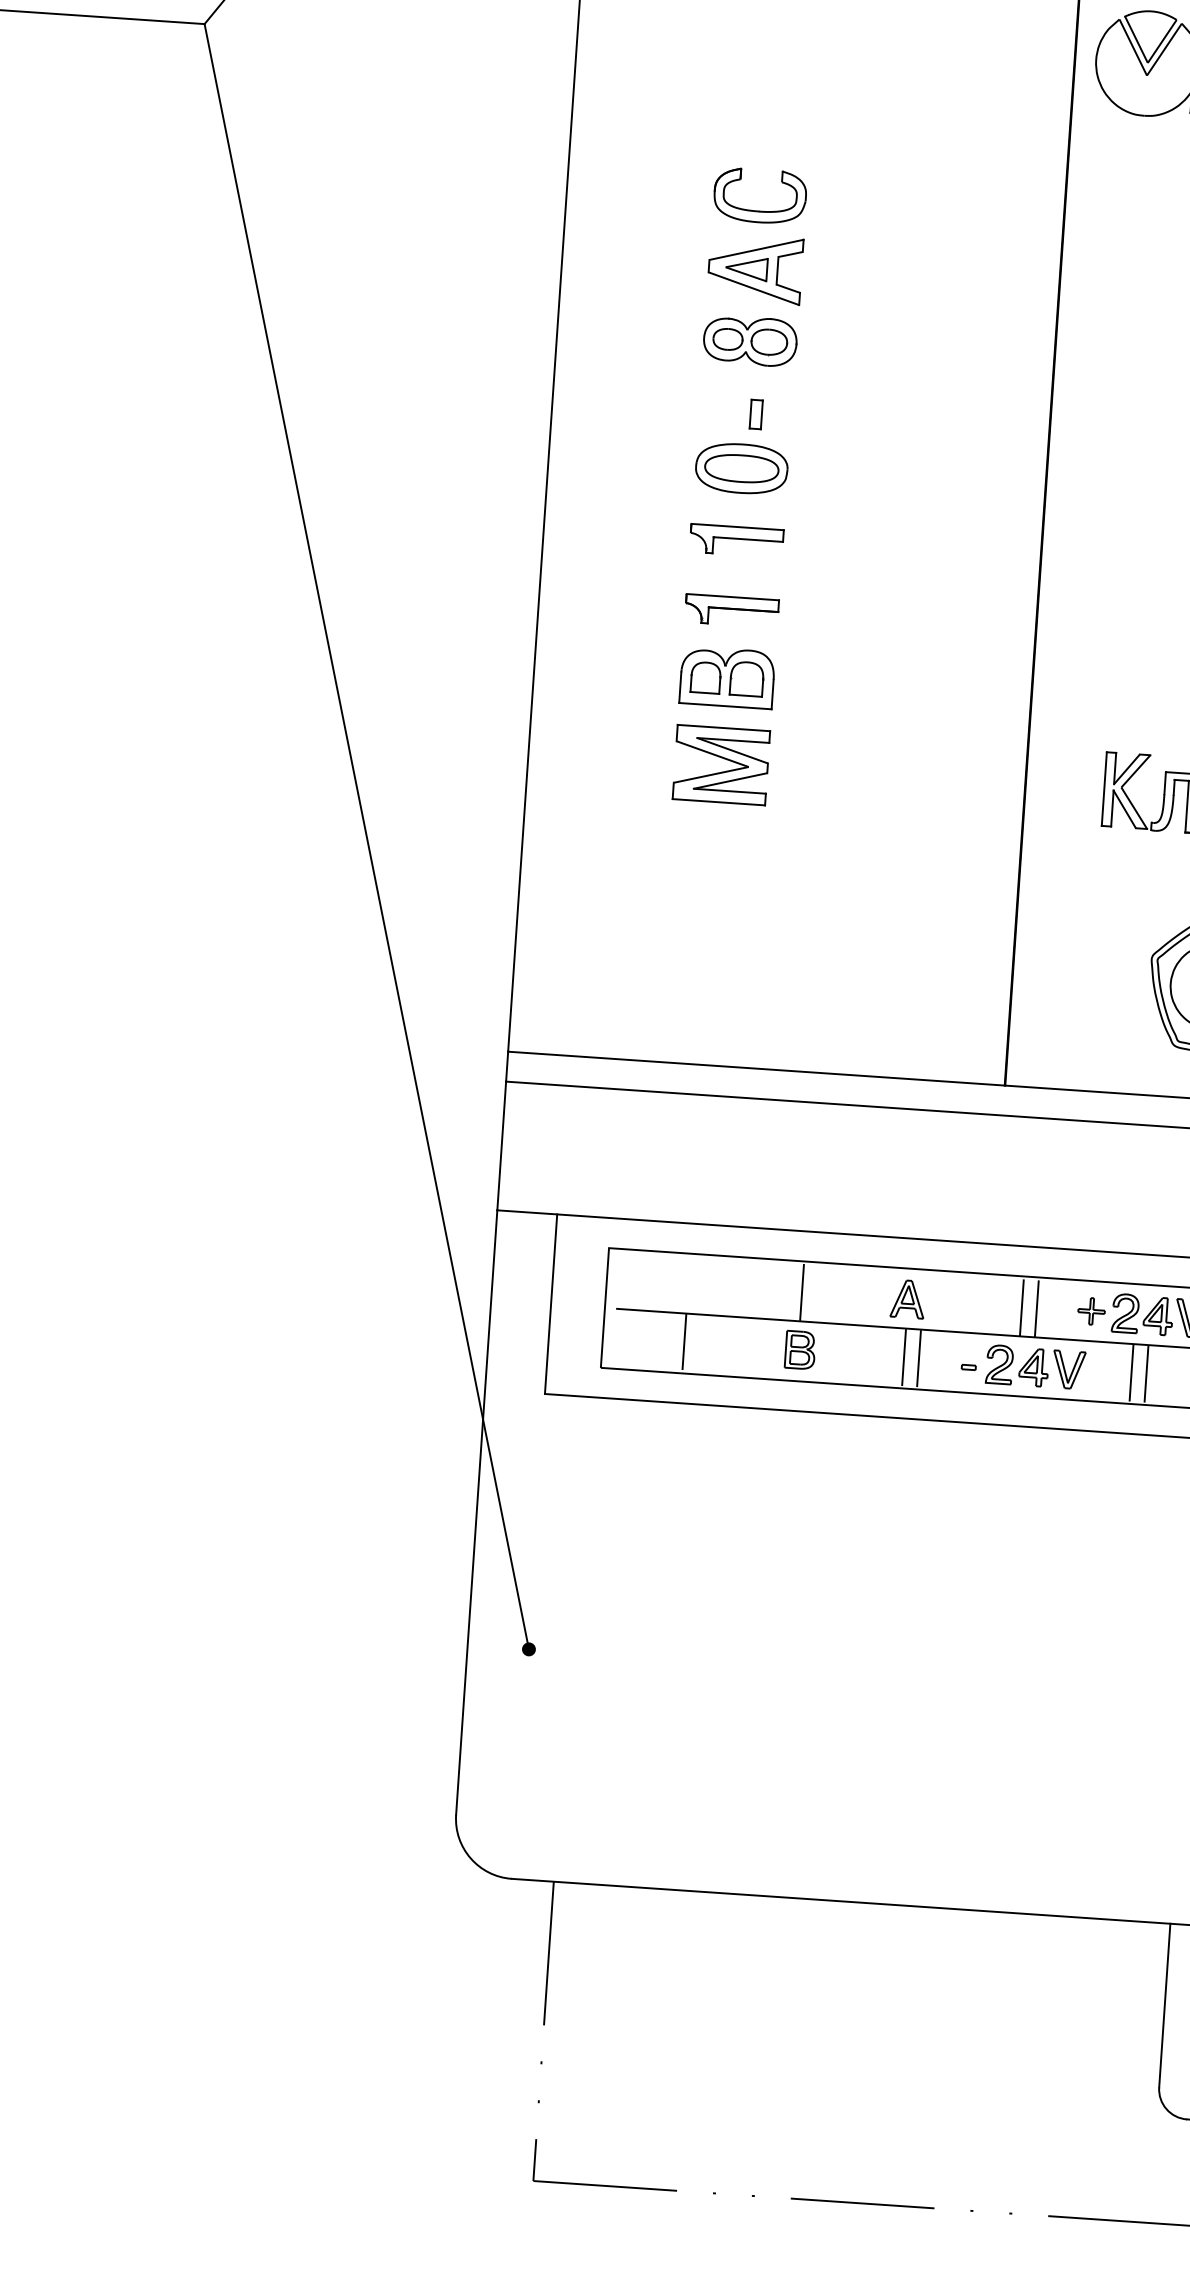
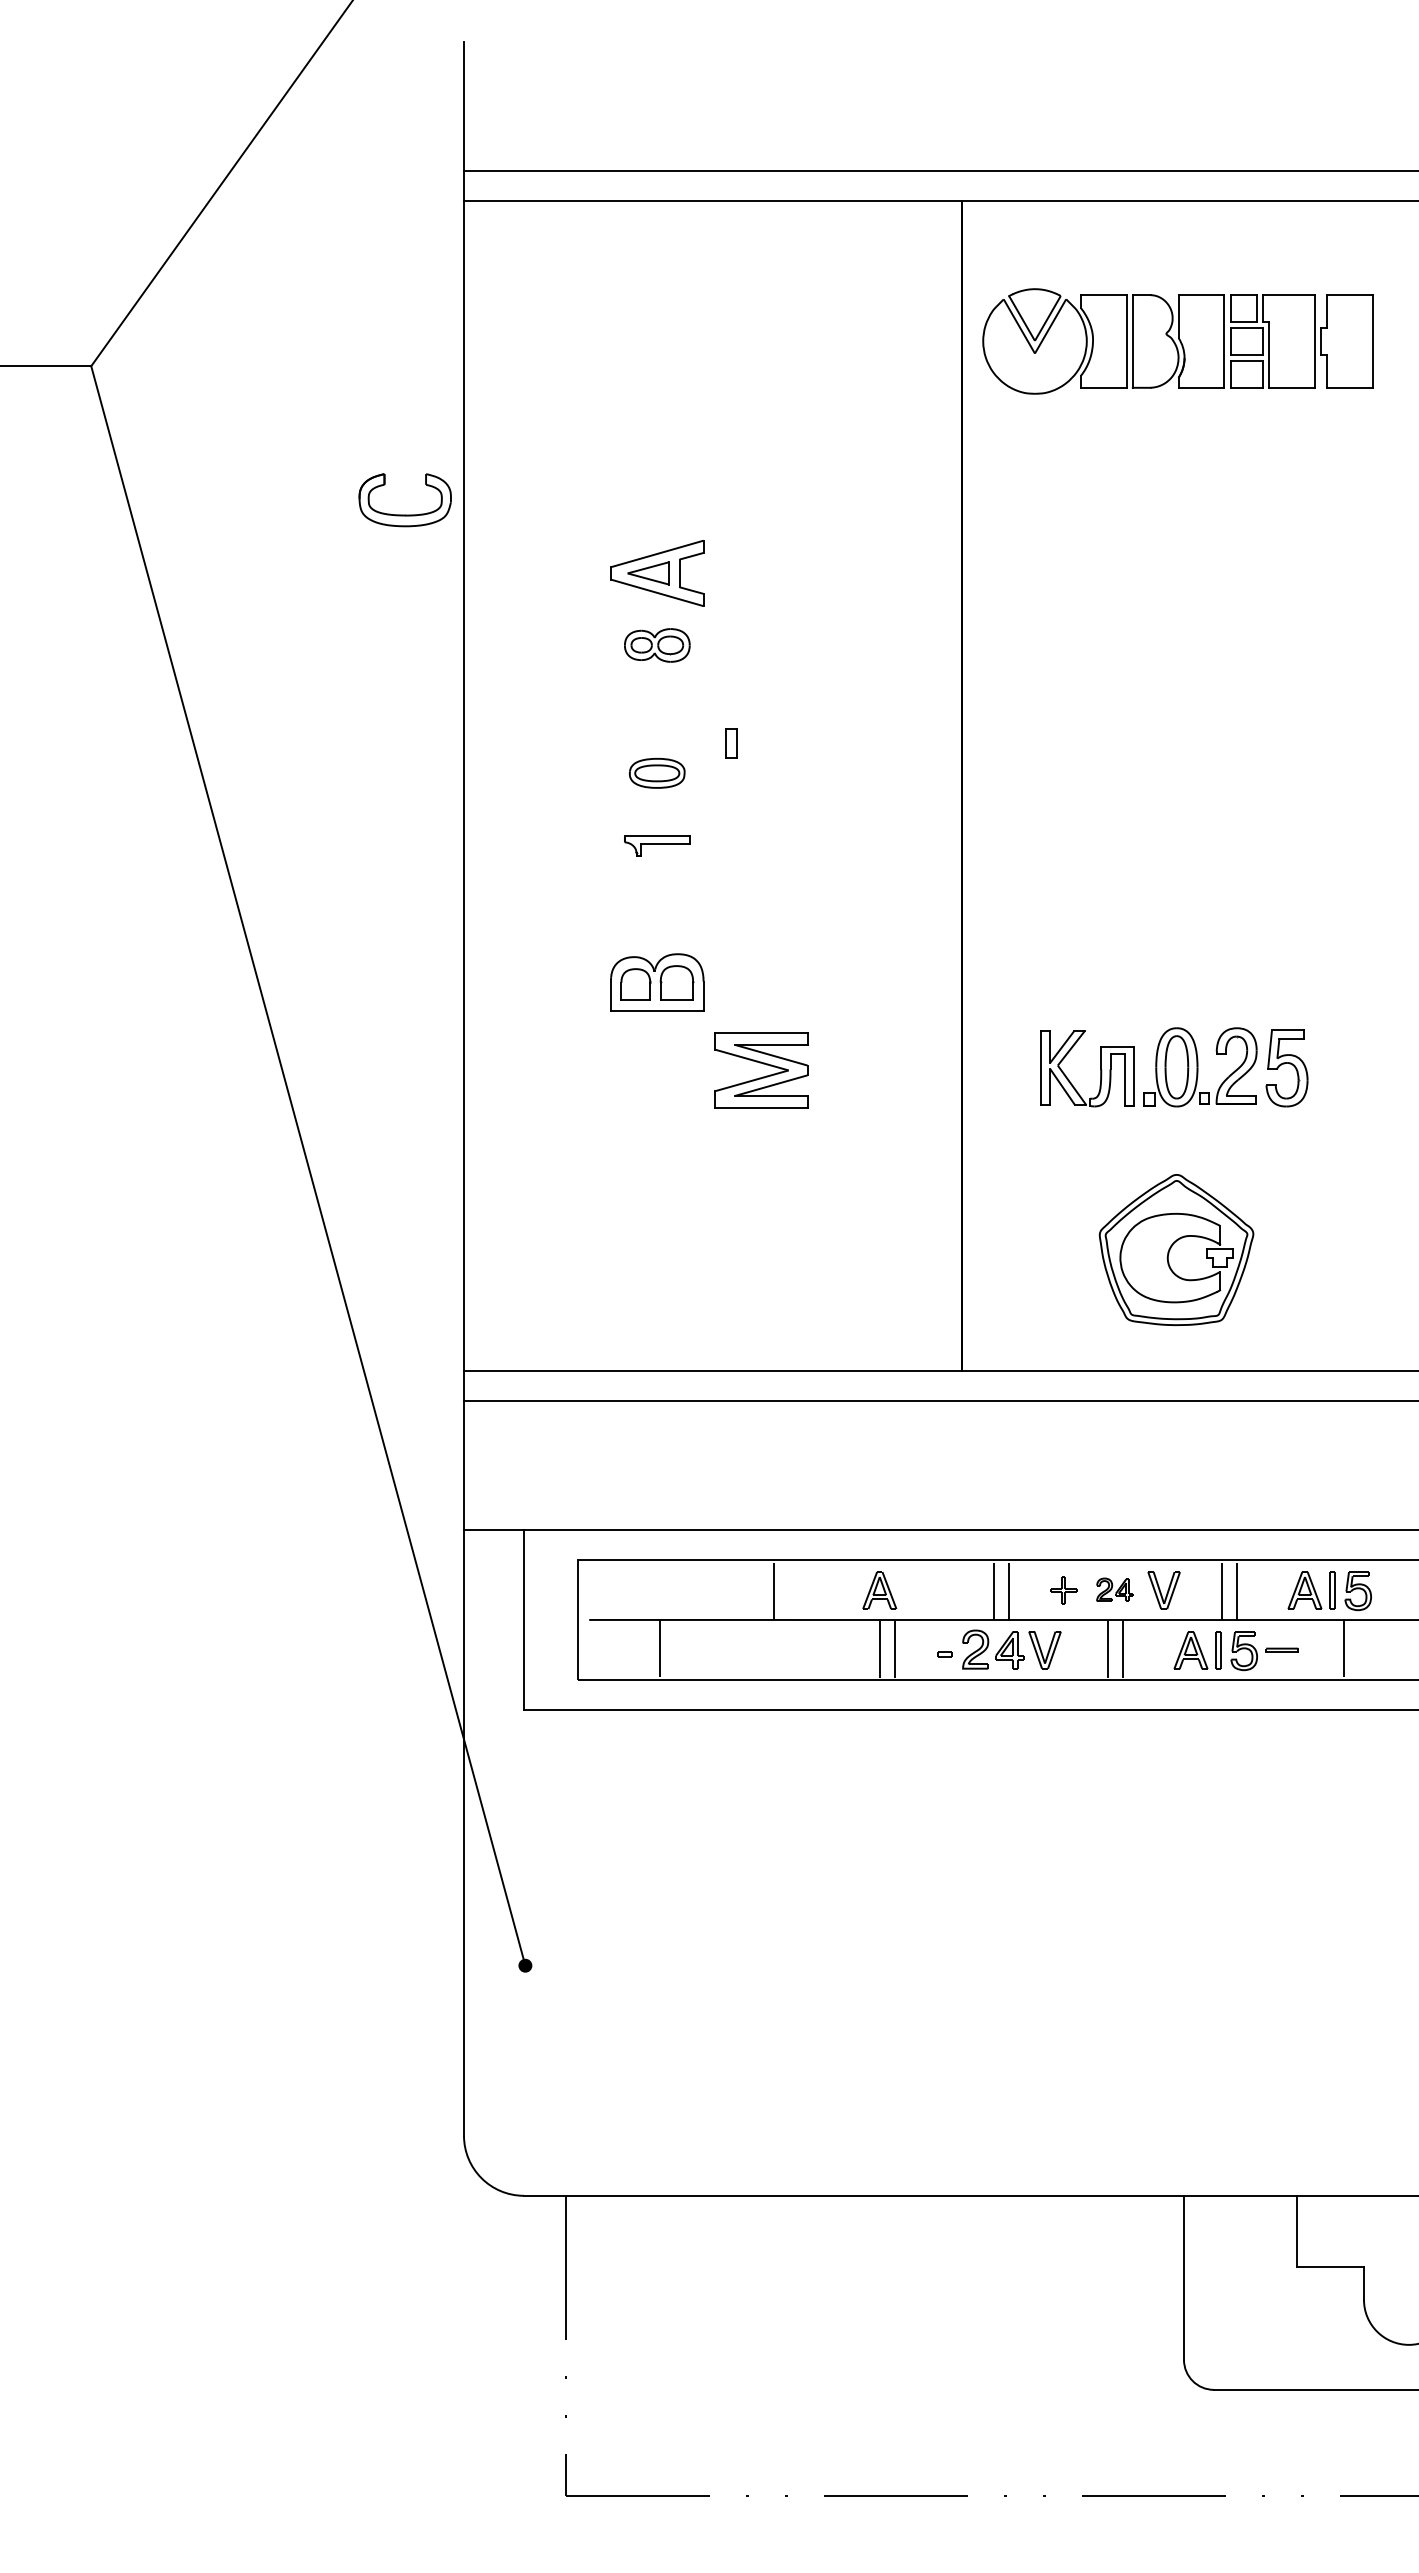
part: (758, 210) -> (404, 514), moved
part: (750, 341) -> (657, 645), size x0.7
part: (756, 414) -> (731, 743), moved
part: (740, 468) -> (656, 773), size x0.6
part: (736, 540) -> (657, 845), size x0.7
part: (732, 610) -> (657, 915), removed
part: (722, 771) -> (762, 1076), moved
part: (1142, 1314) -> (1114, 1589), size x0.6
part: (800, 1349) -> (775, 1648), removed

